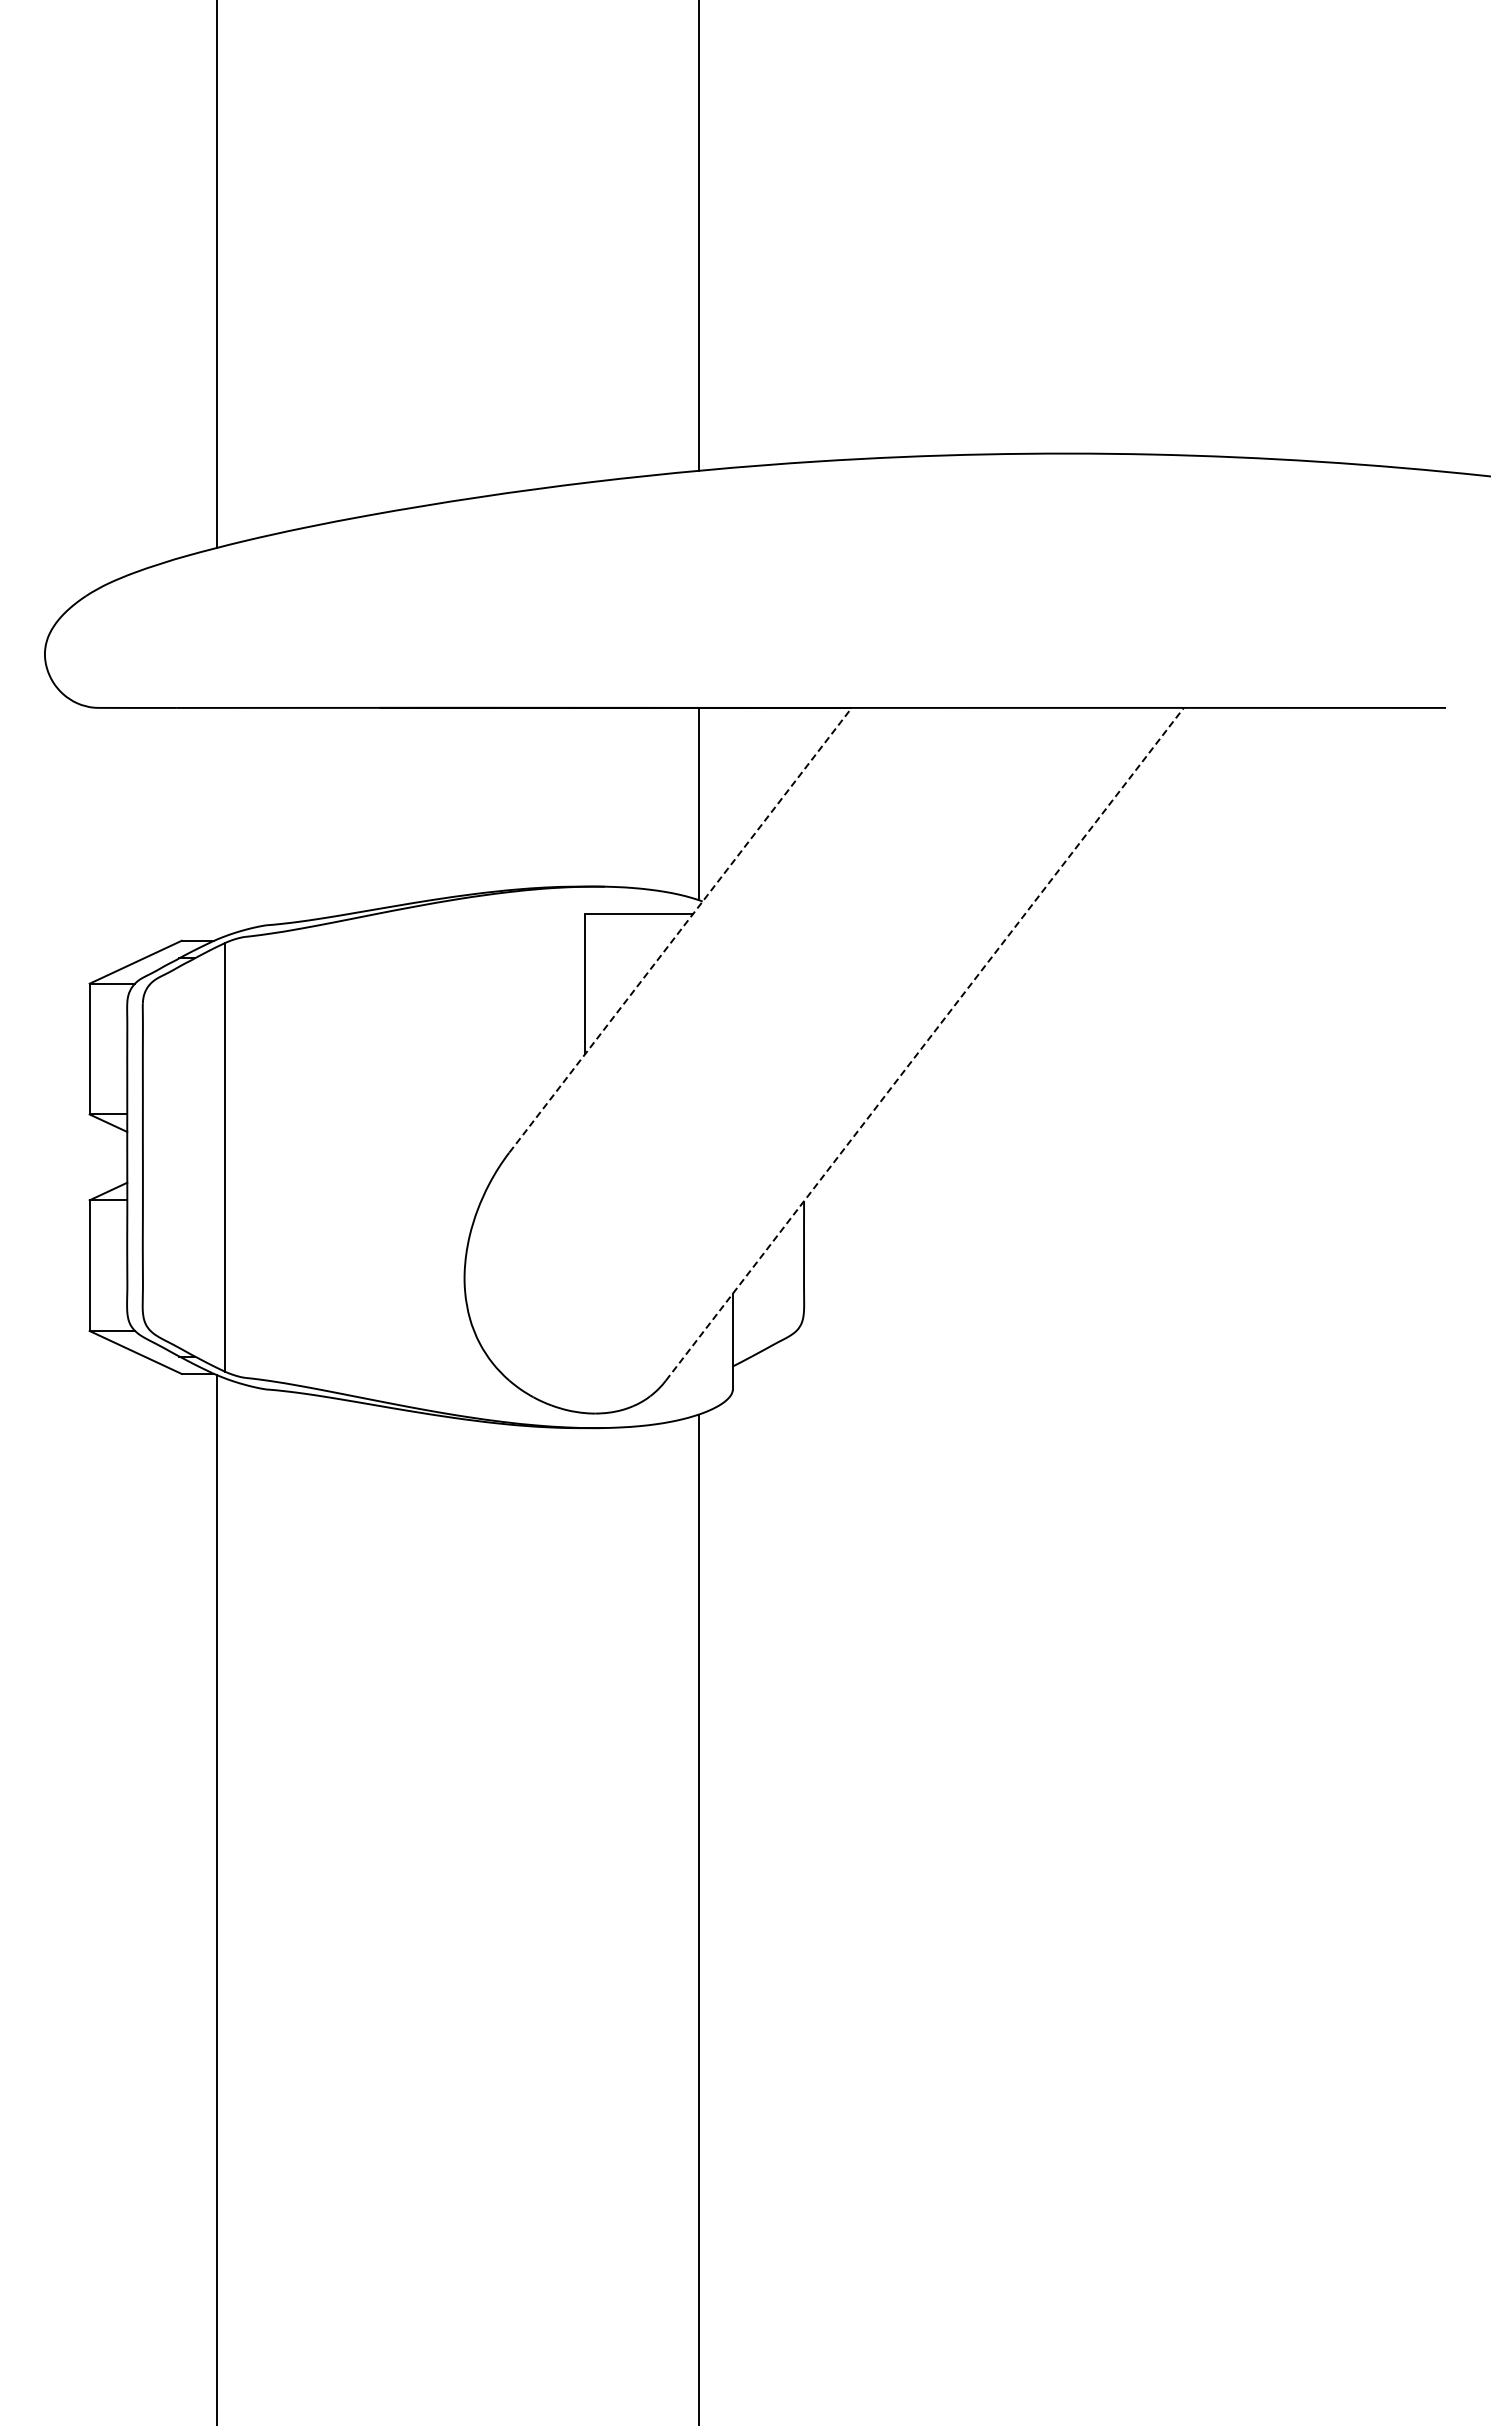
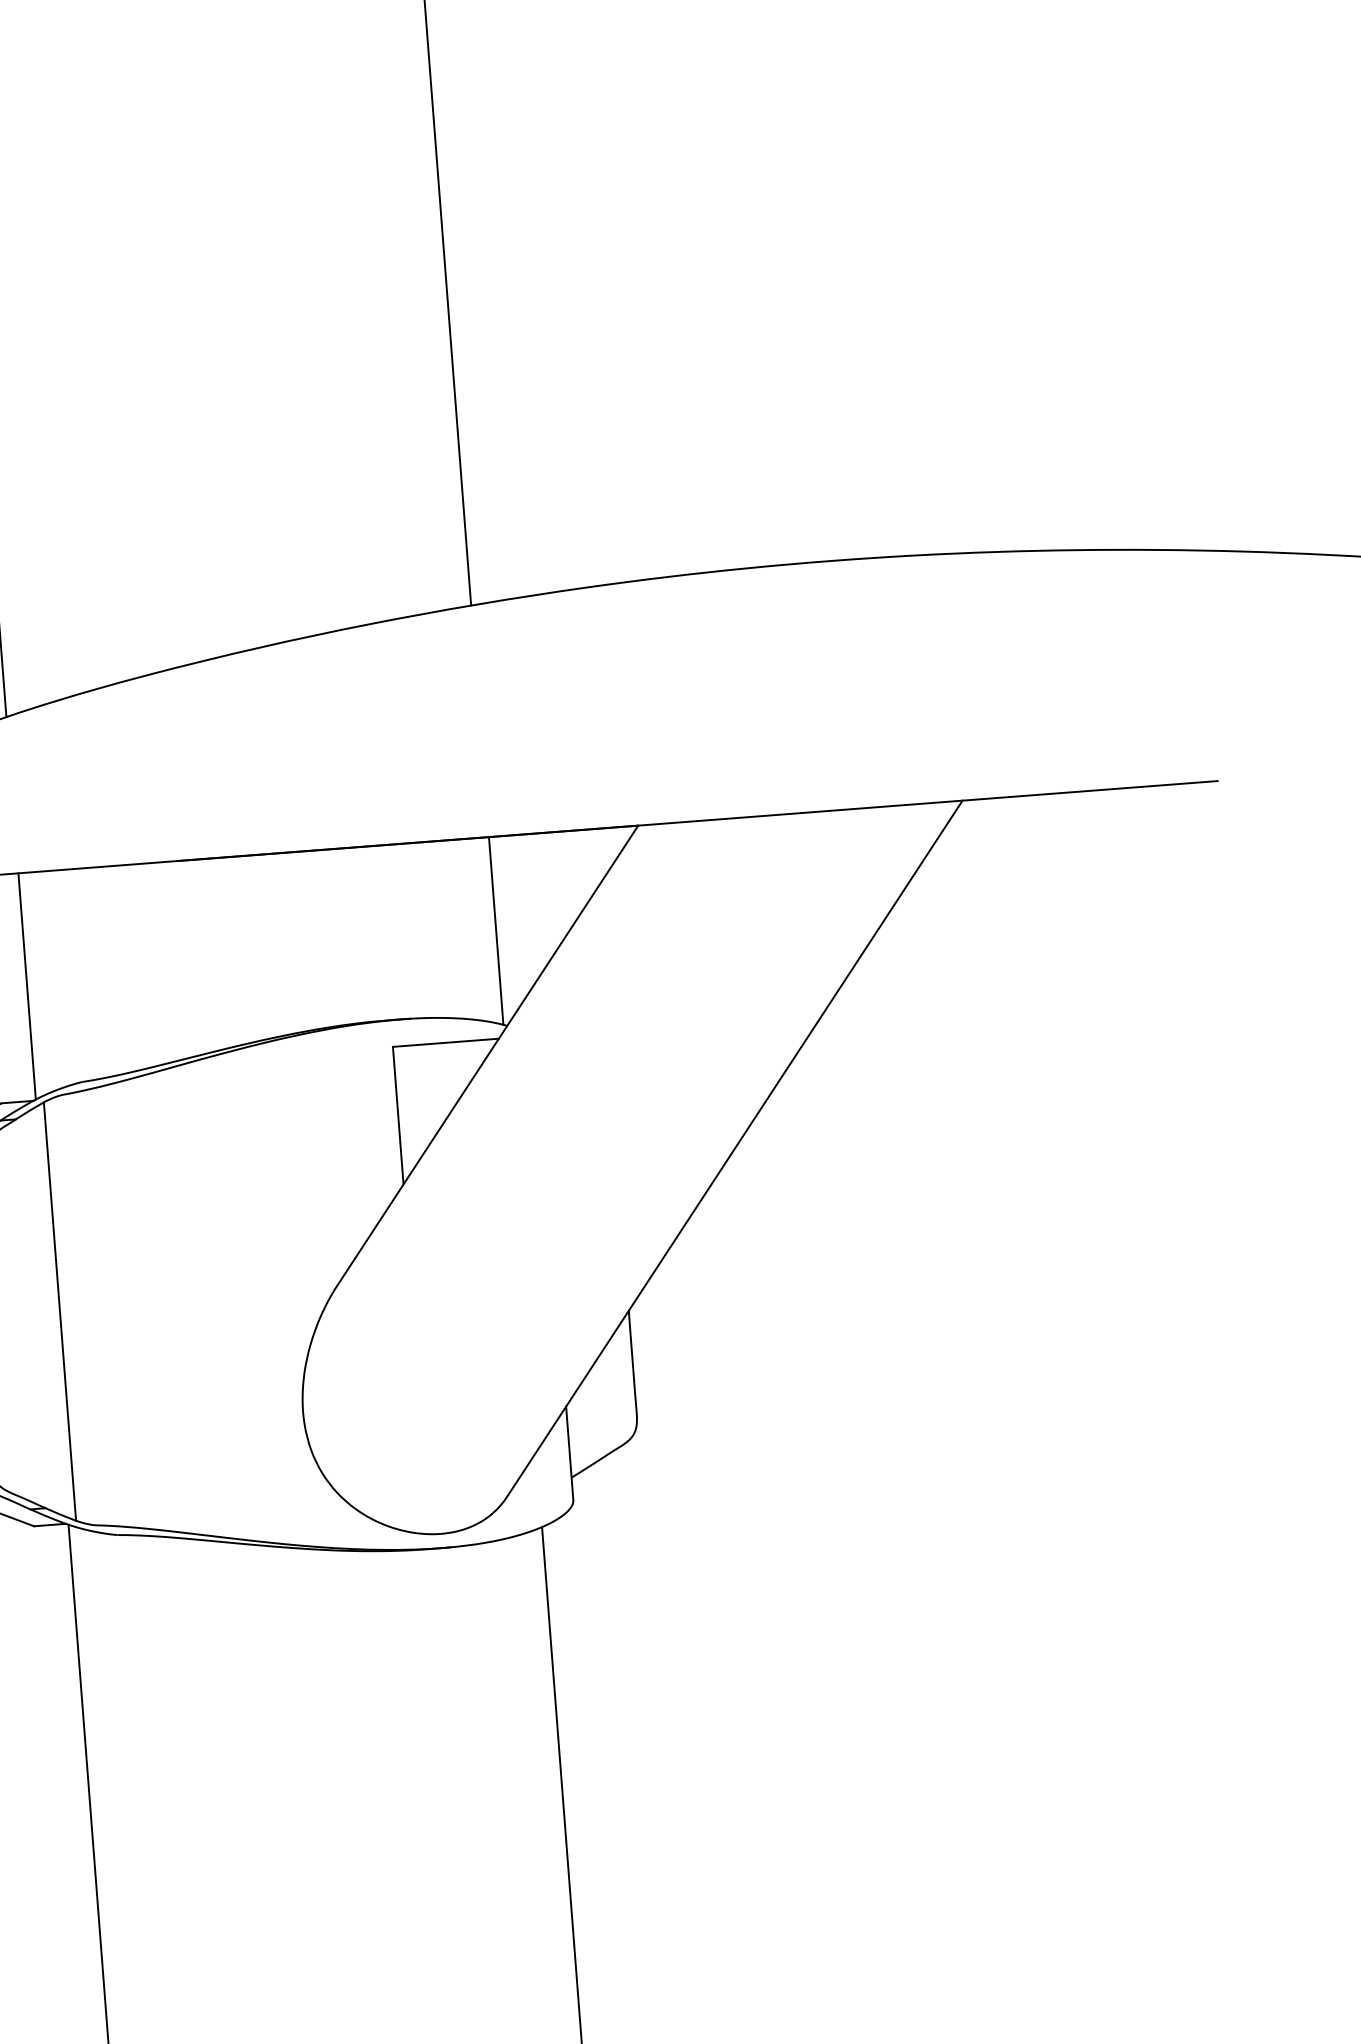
line: (216, 823) -> (26, 986), added
line: (680, 930) -> (487, 1055), dashed -> solid
line: (924, 1044) -> (734, 1148), dashed -> solid

